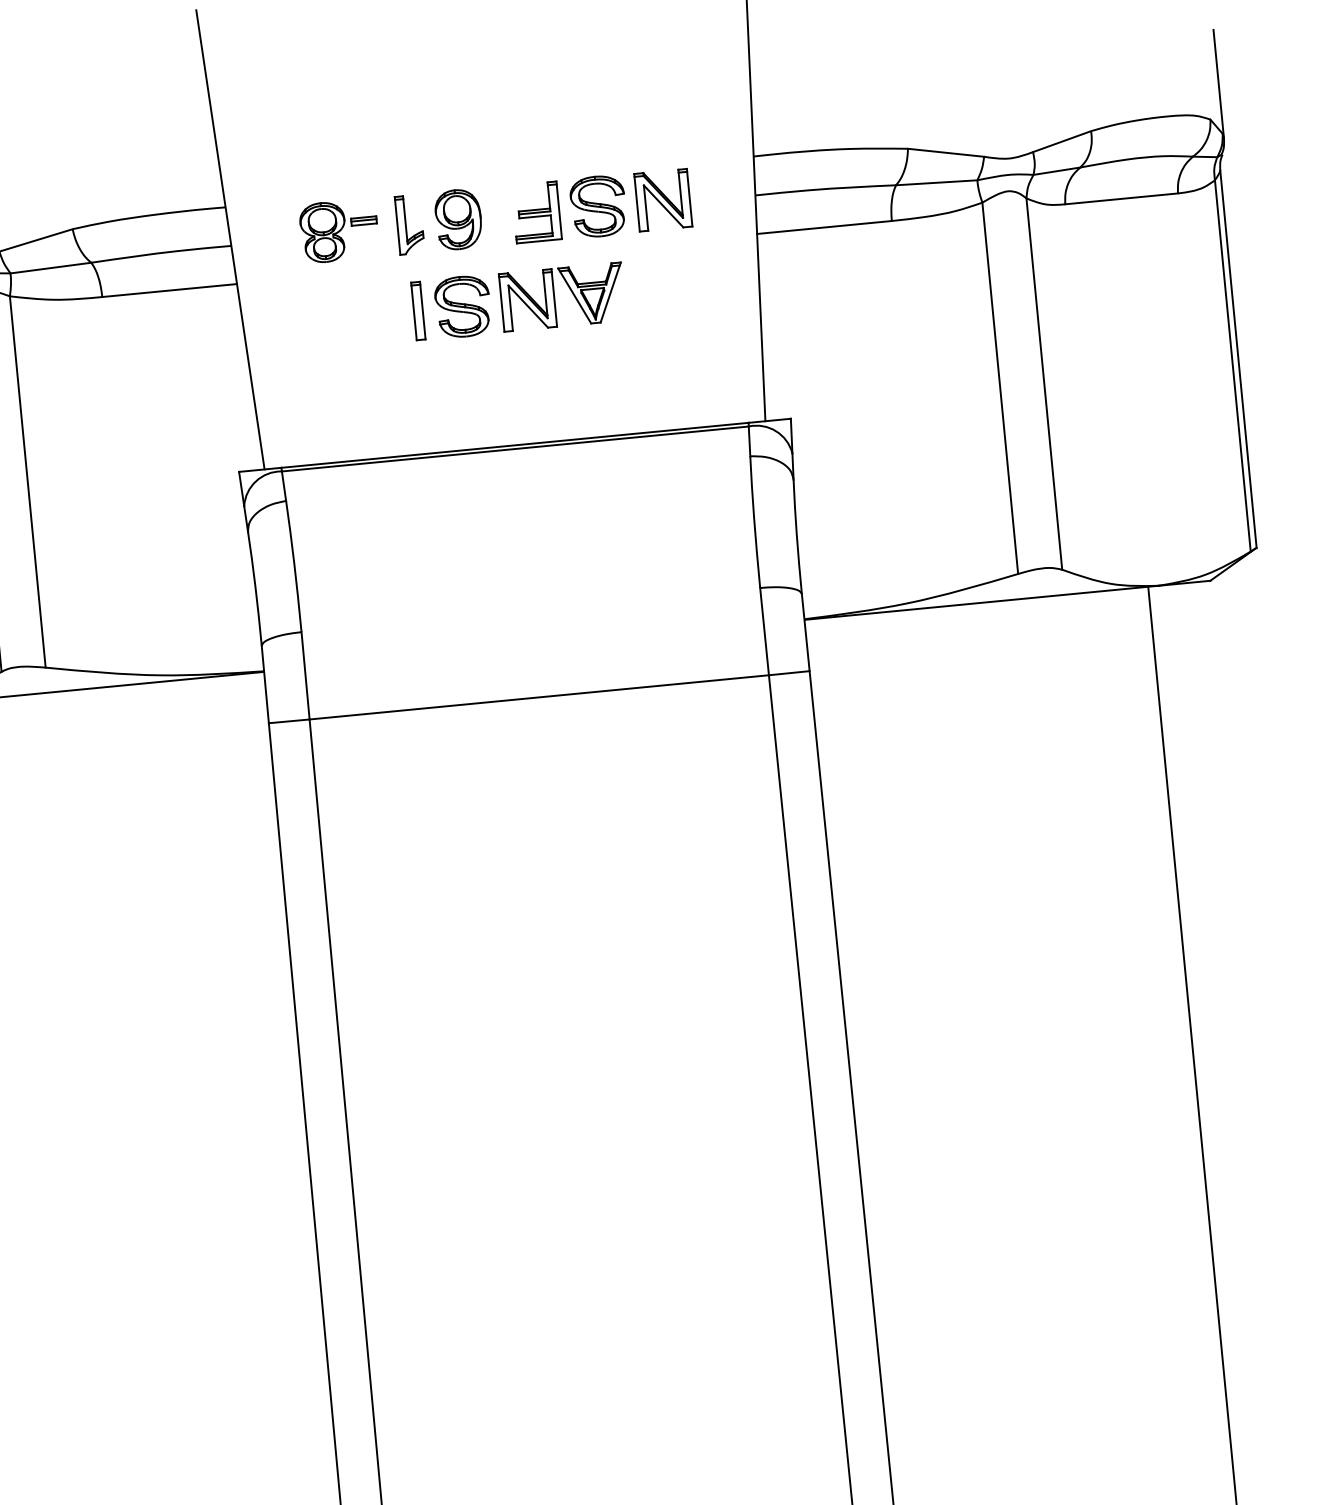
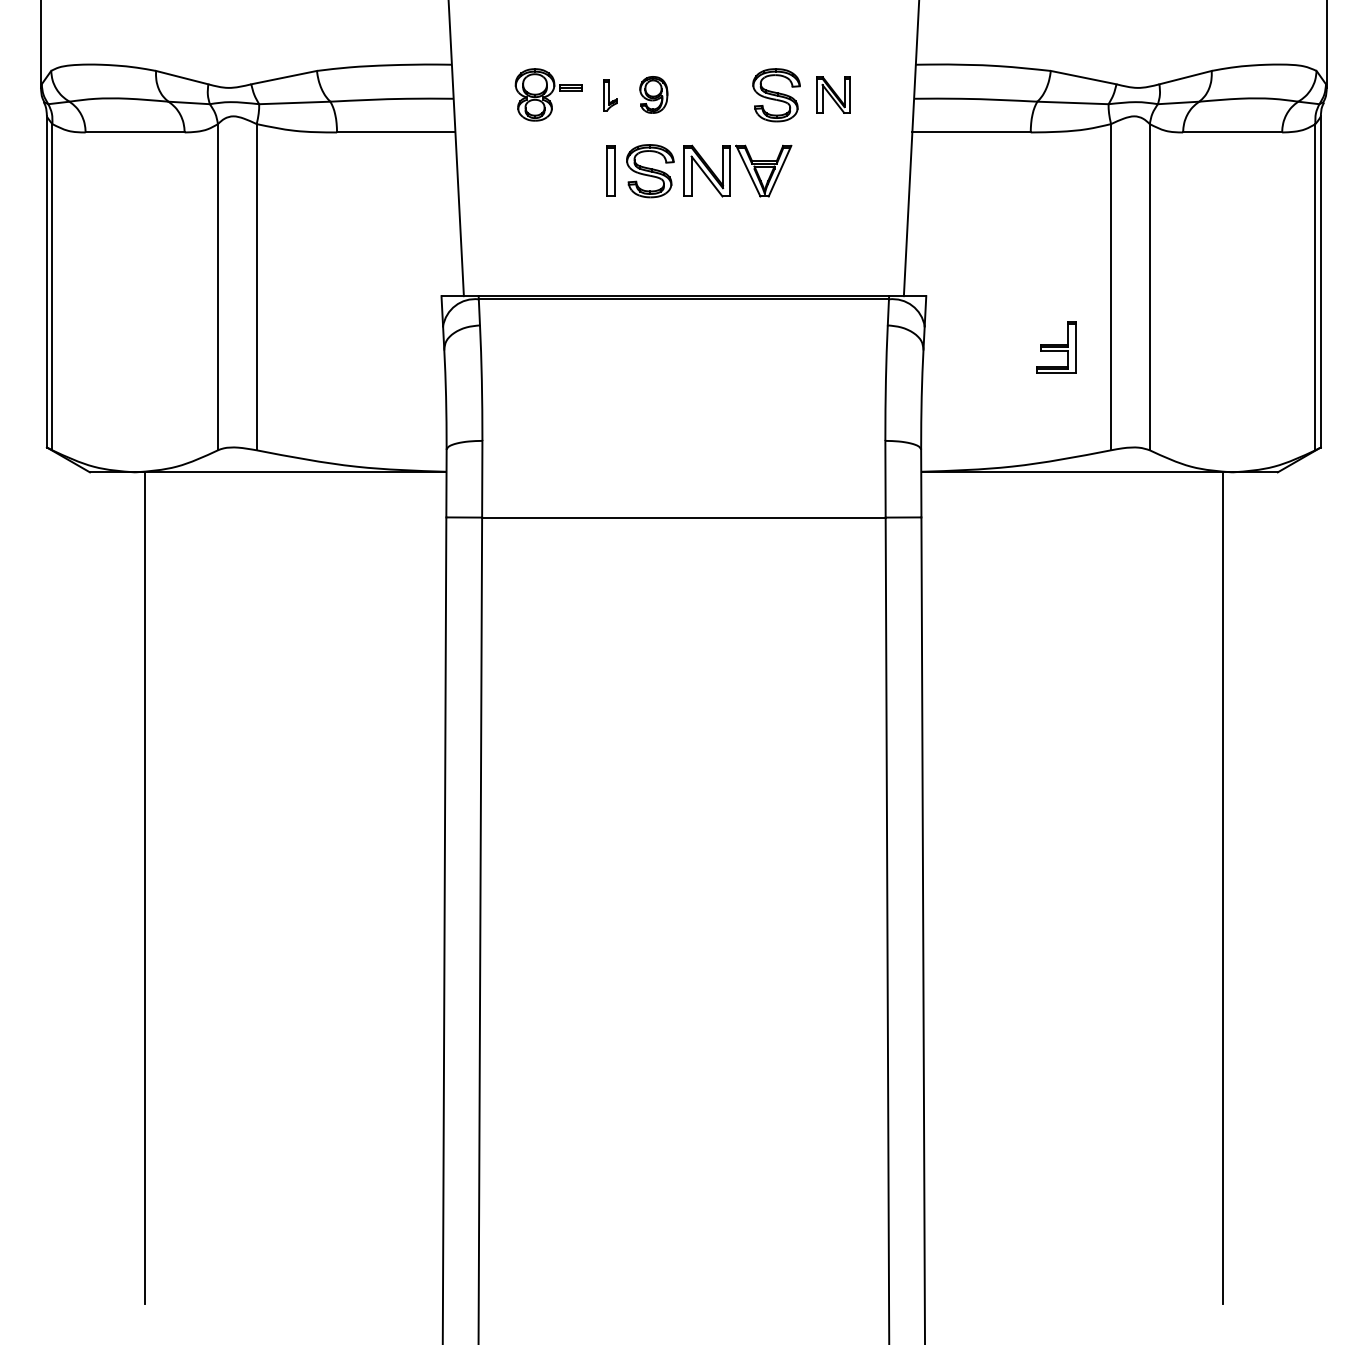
part: (663, 199) -> (833, 94), size x0.7
part: (536, 212) -> (1056, 347), moved
part: (458, 219) -> (653, 94), size x0.7
part: (409, 224) -> (610, 95), size x0.6

